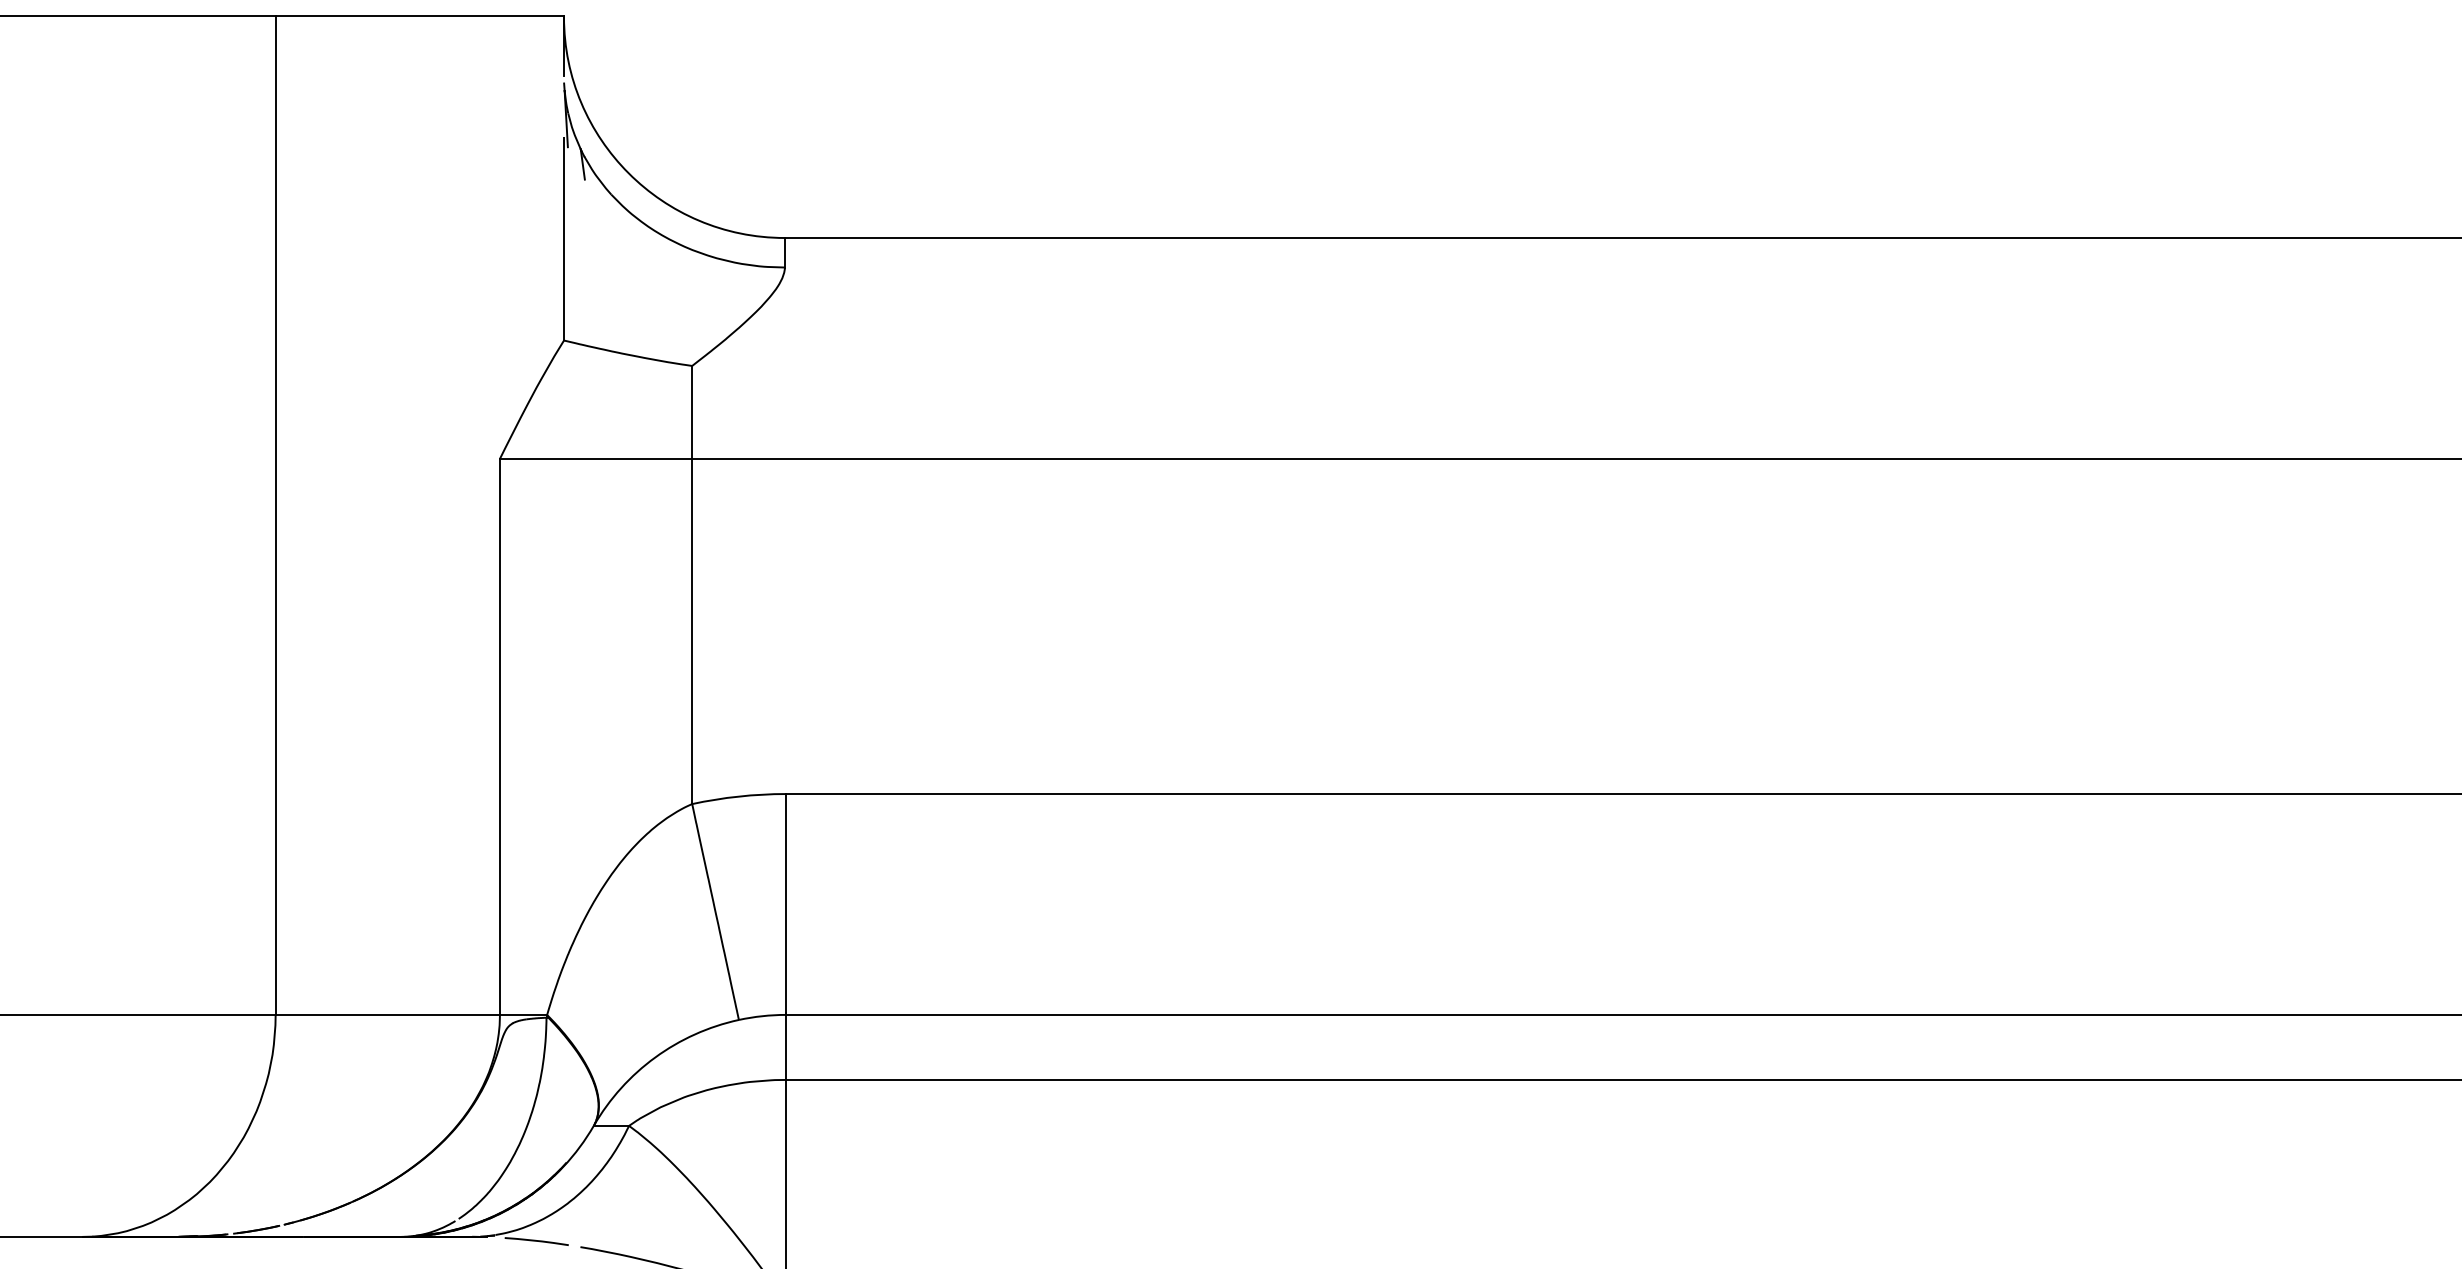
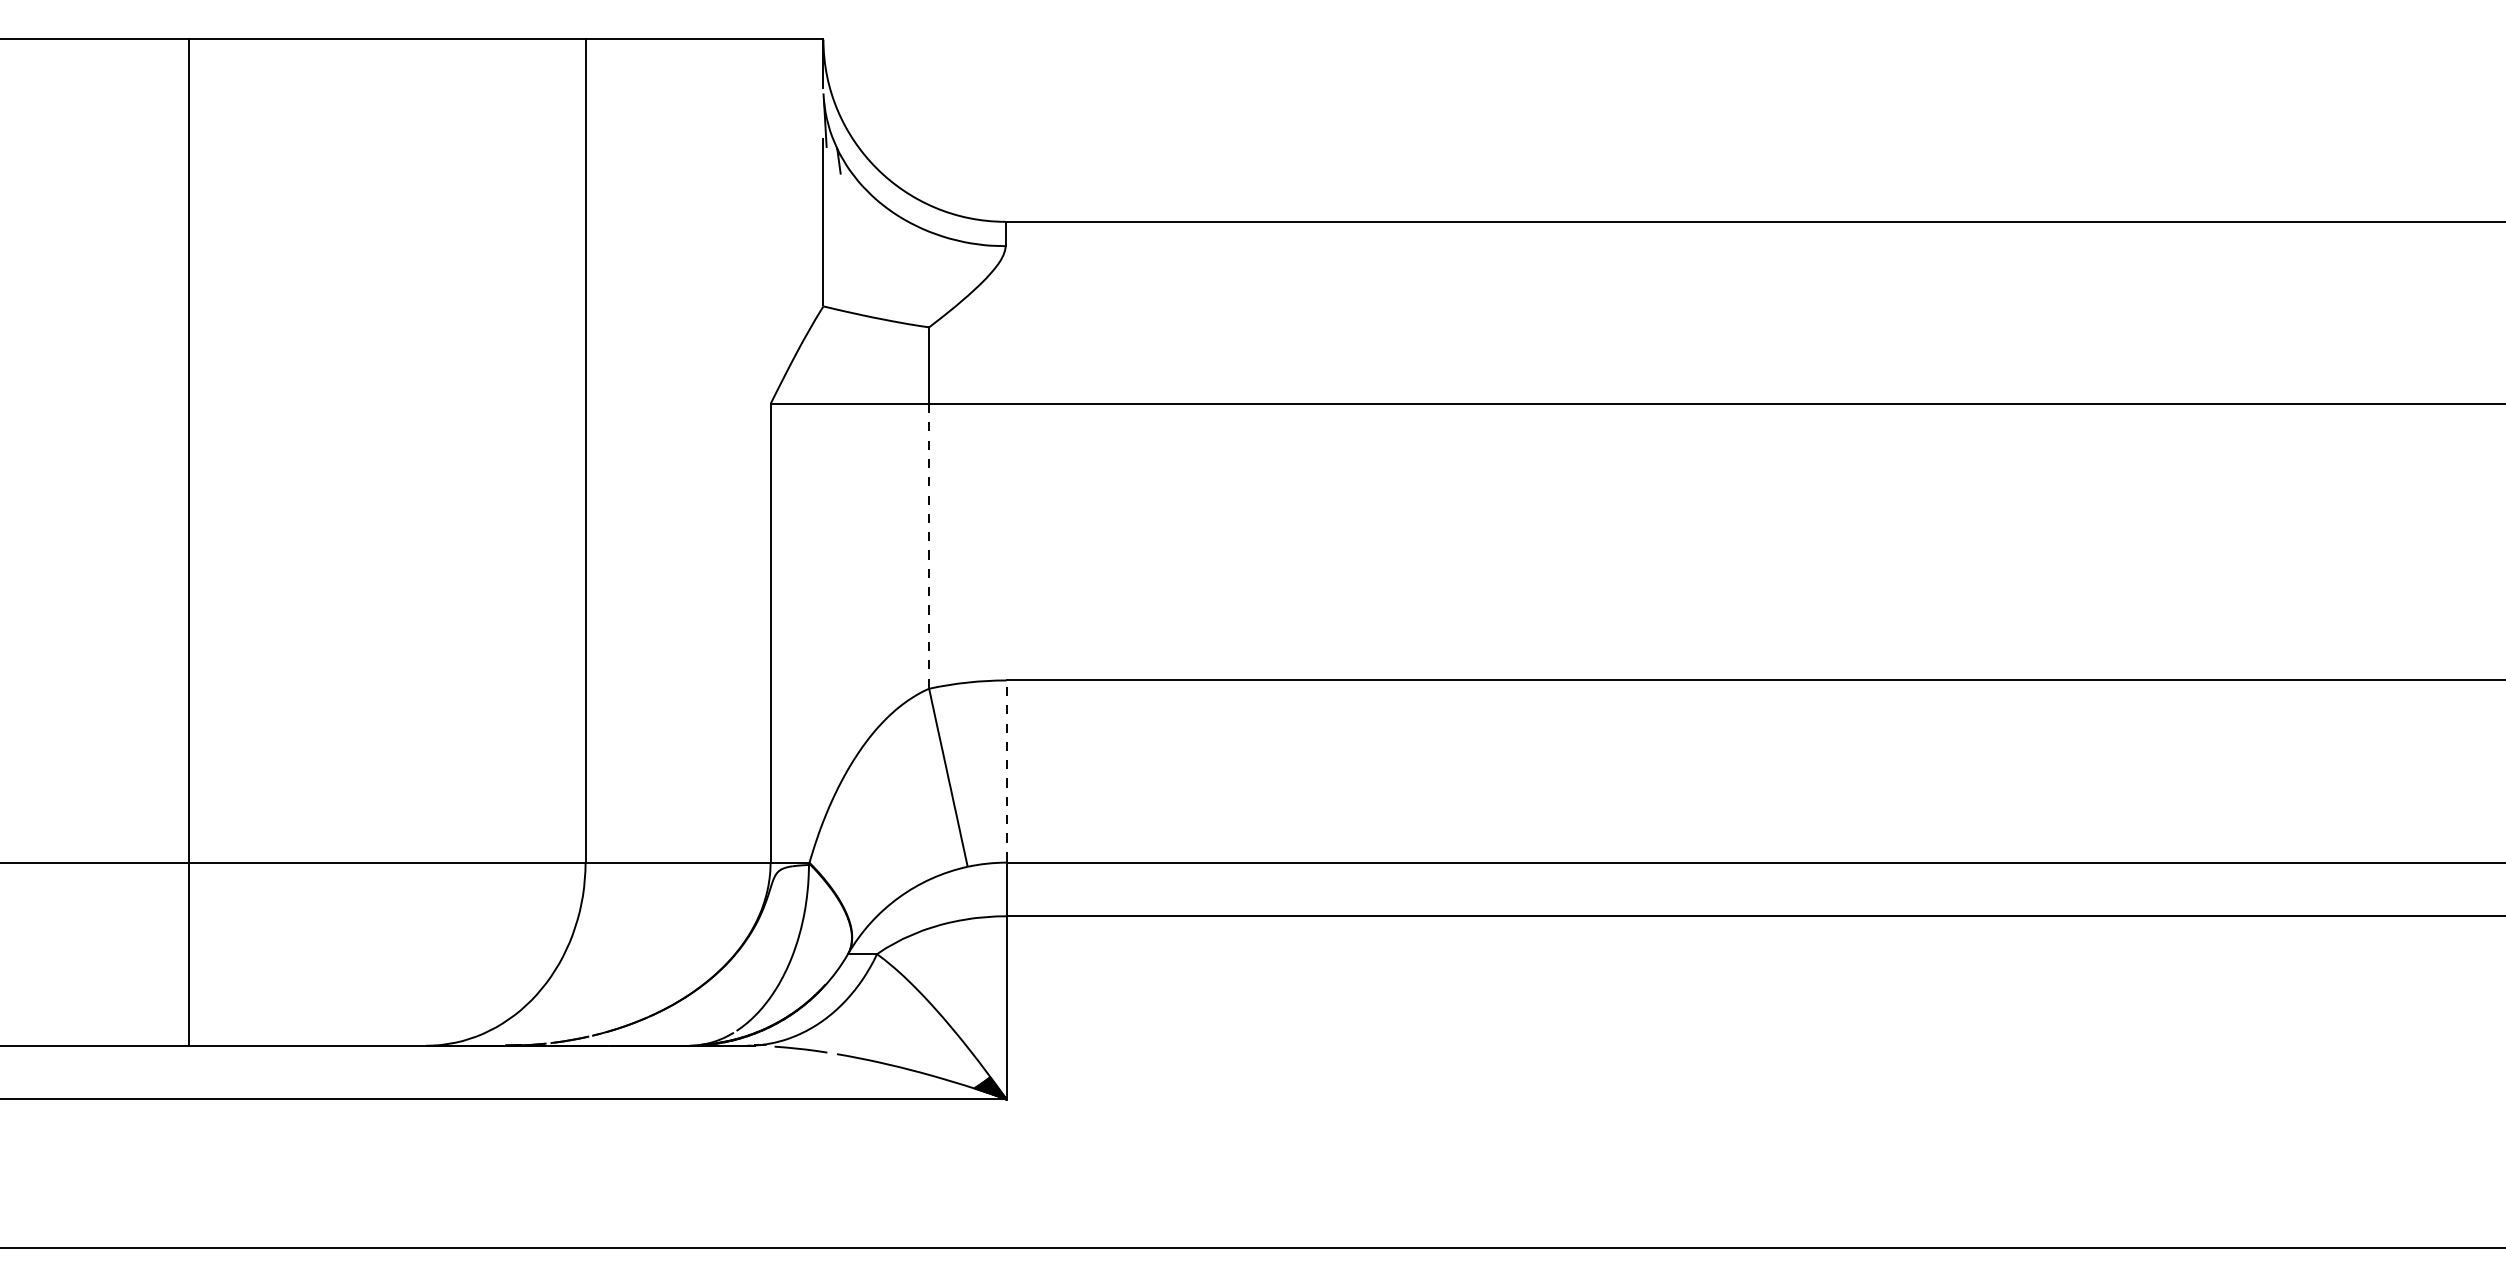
line: (692, 631) -> (929, 546), solid -> dashed
line: (785, 903) -> (1006, 770), solid -> dashed

